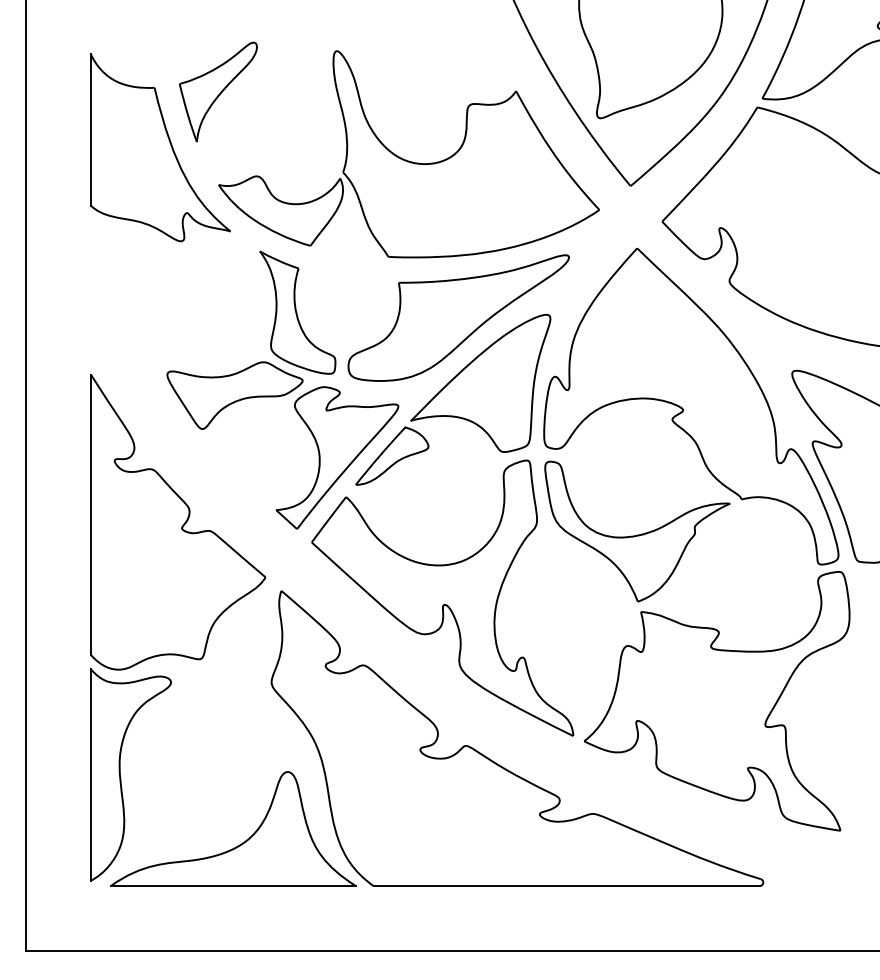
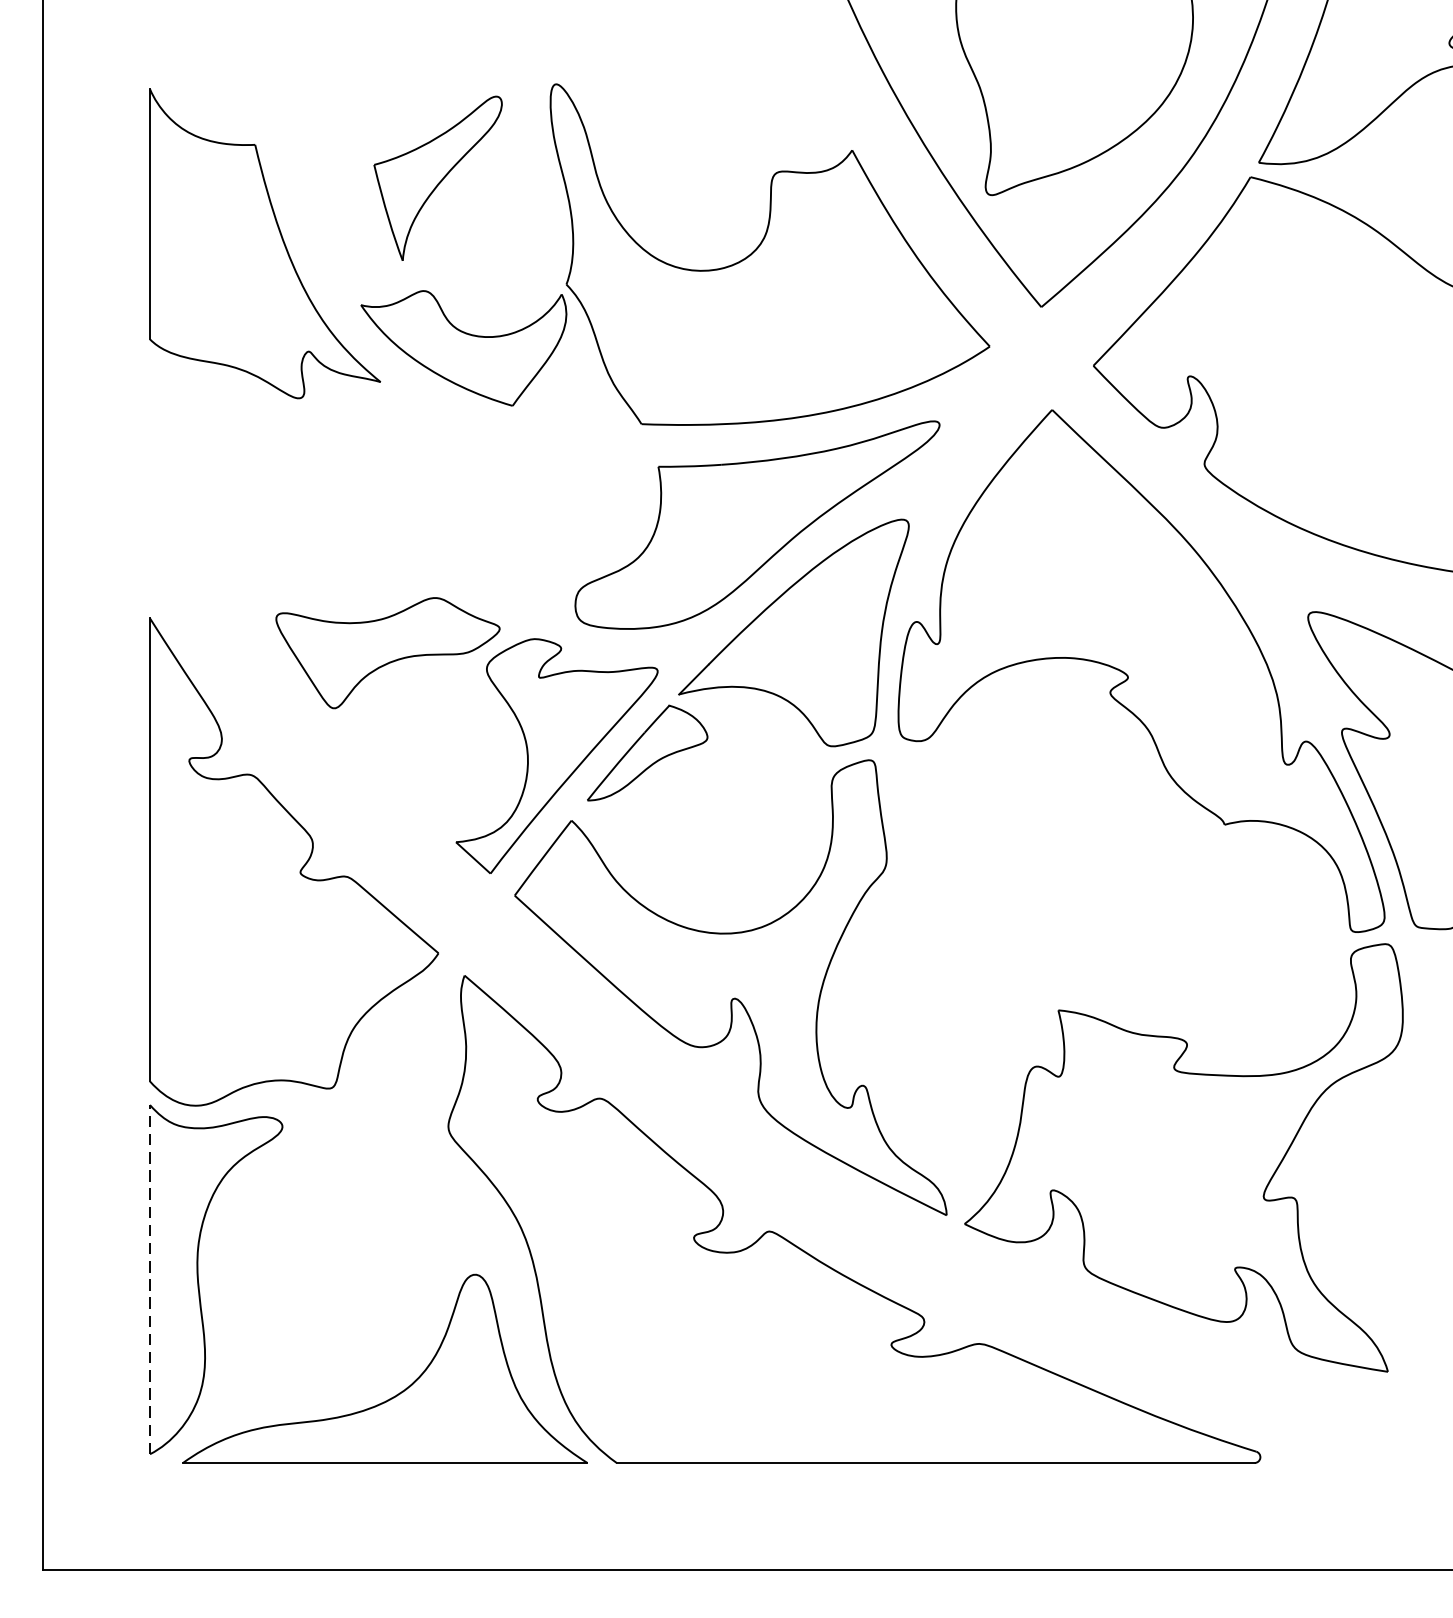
part: (217, 91) -> (436, 177), moved
part: (297, 312) -> (491, 515), removed
part: (637, 531) -> (1052, 877), removed
line: (90, 775) -> (149, 1280), solid -> dashed

